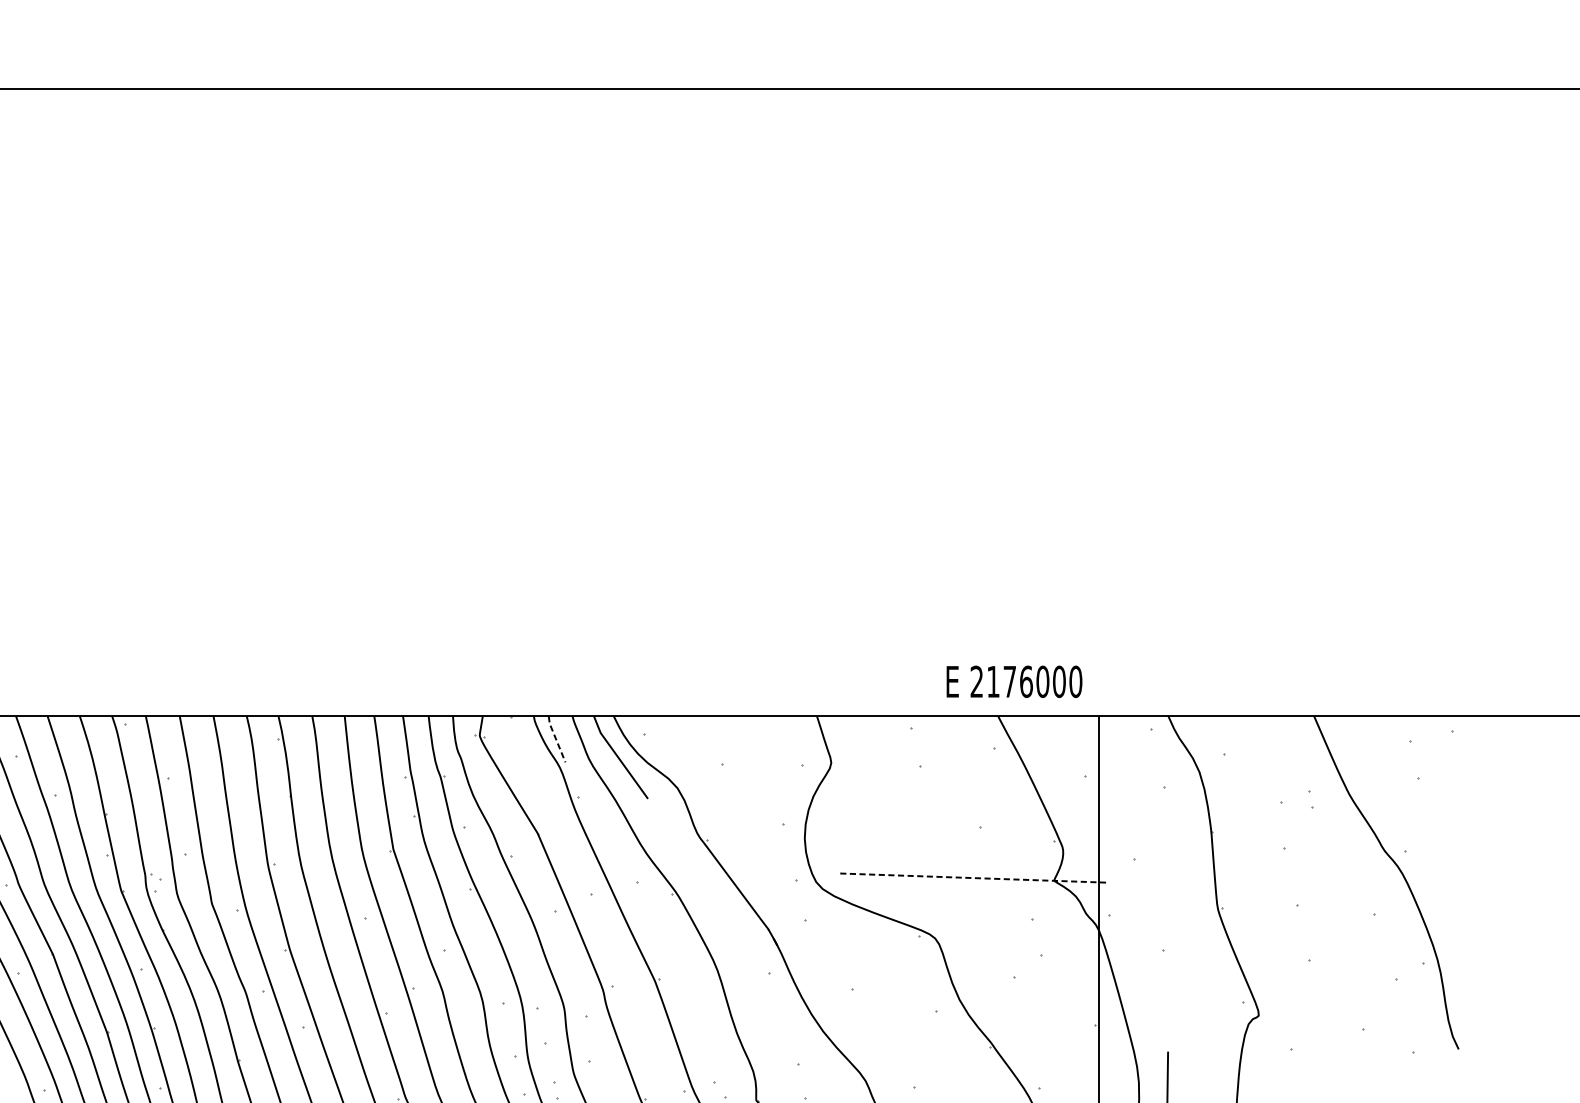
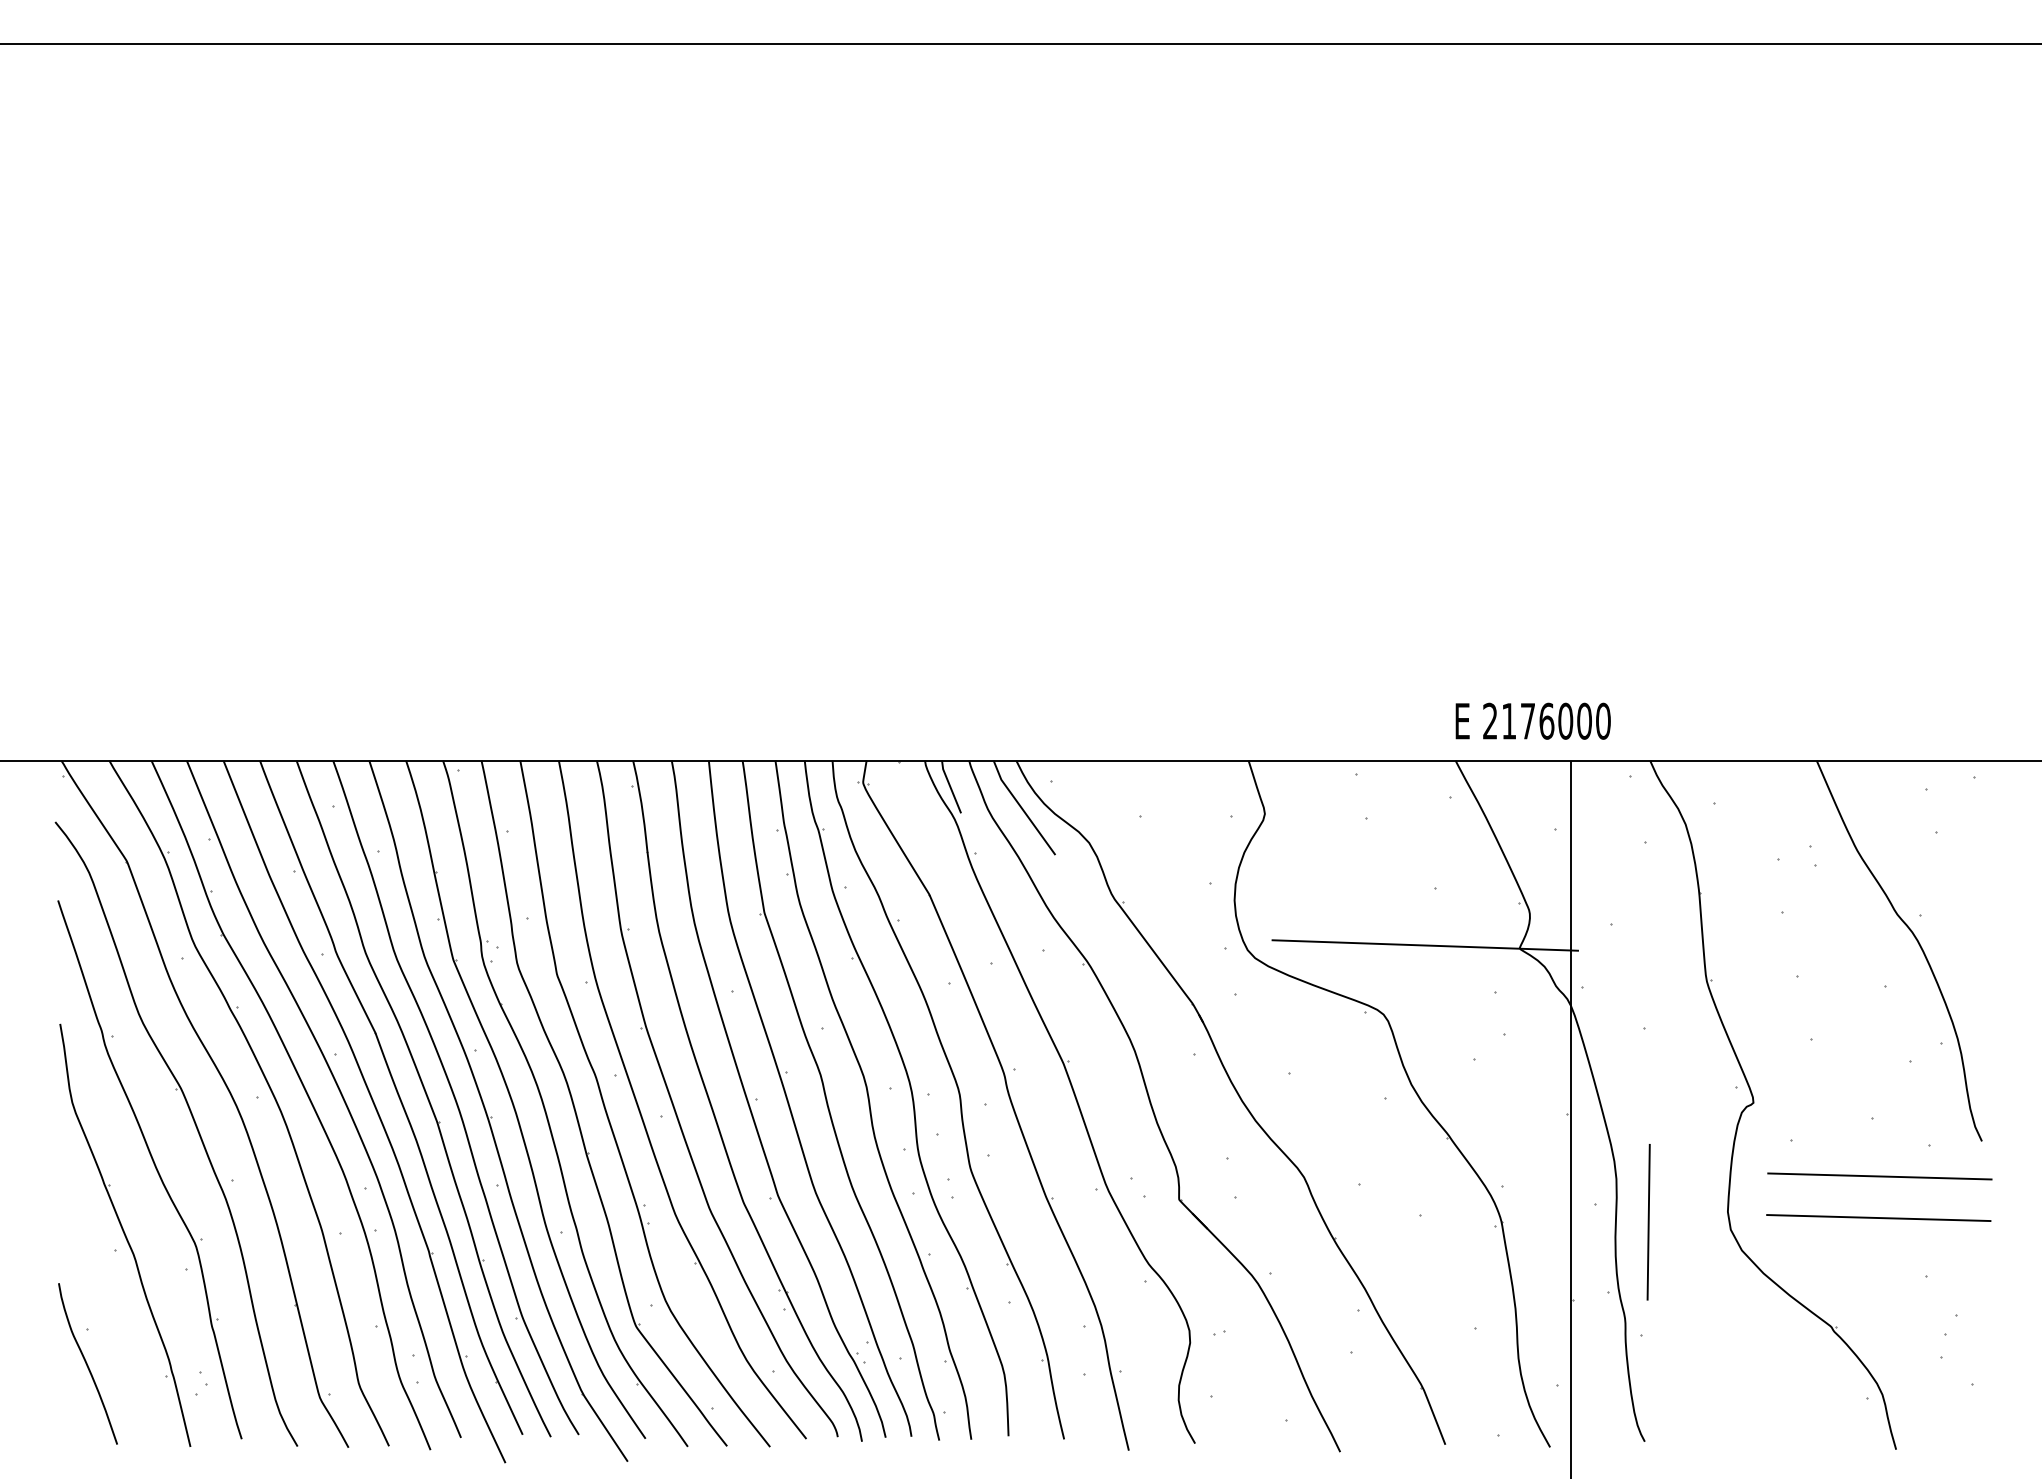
text: (1013, 681) -> (1532, 720), moved
line: (556, 738) -> (950, 786), dashed -> solid
line: (971, 878) -> (1425, 945), dashed -> solid
line: (1369, 1080) -> (1879, 1176), added

